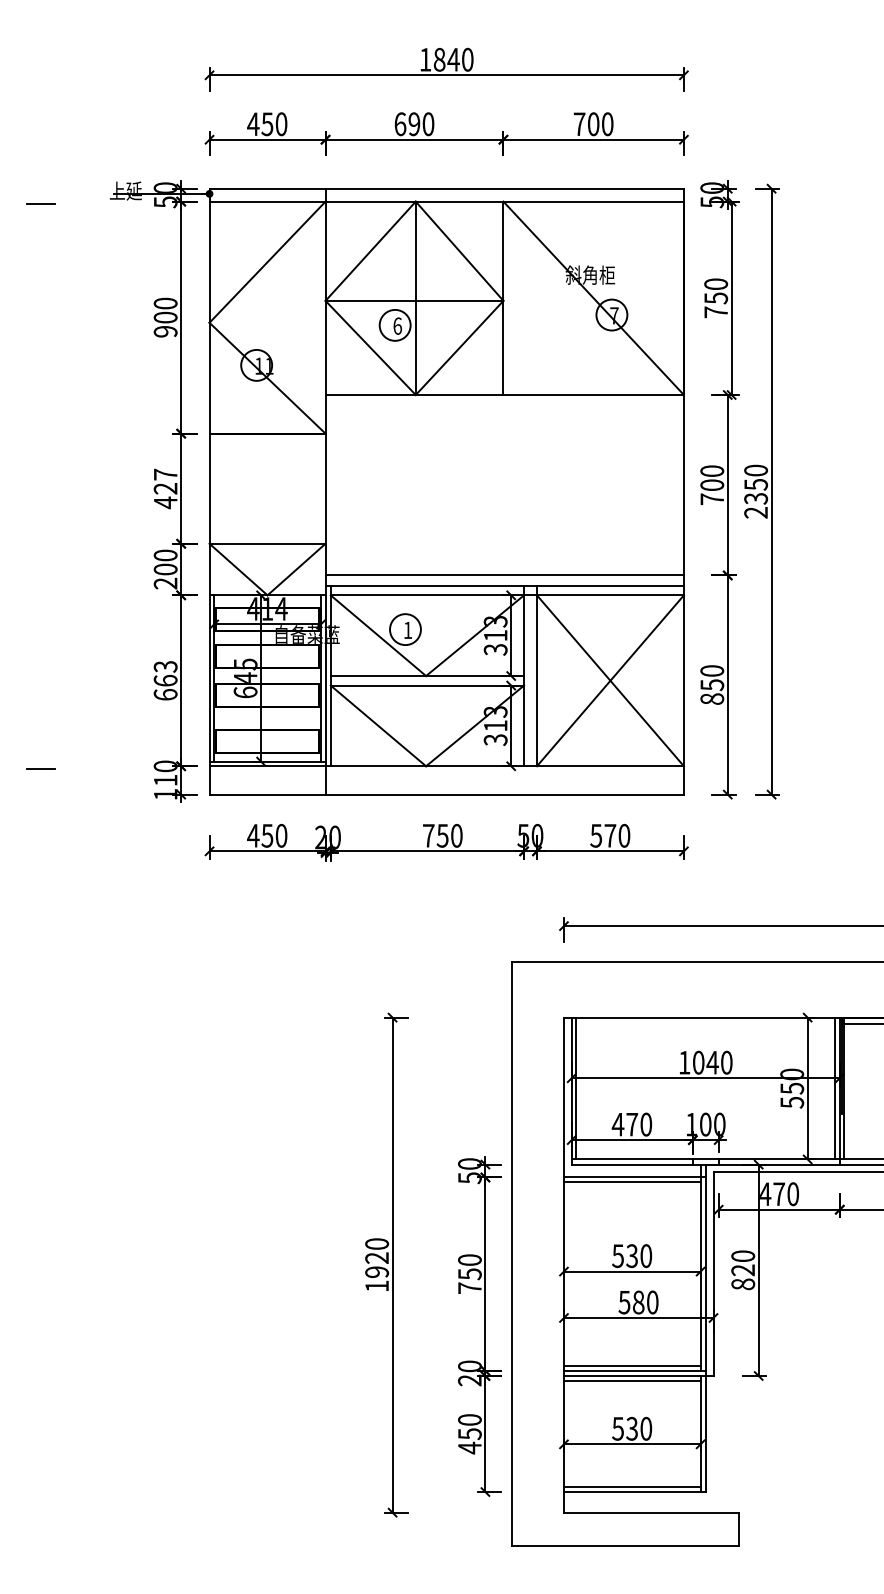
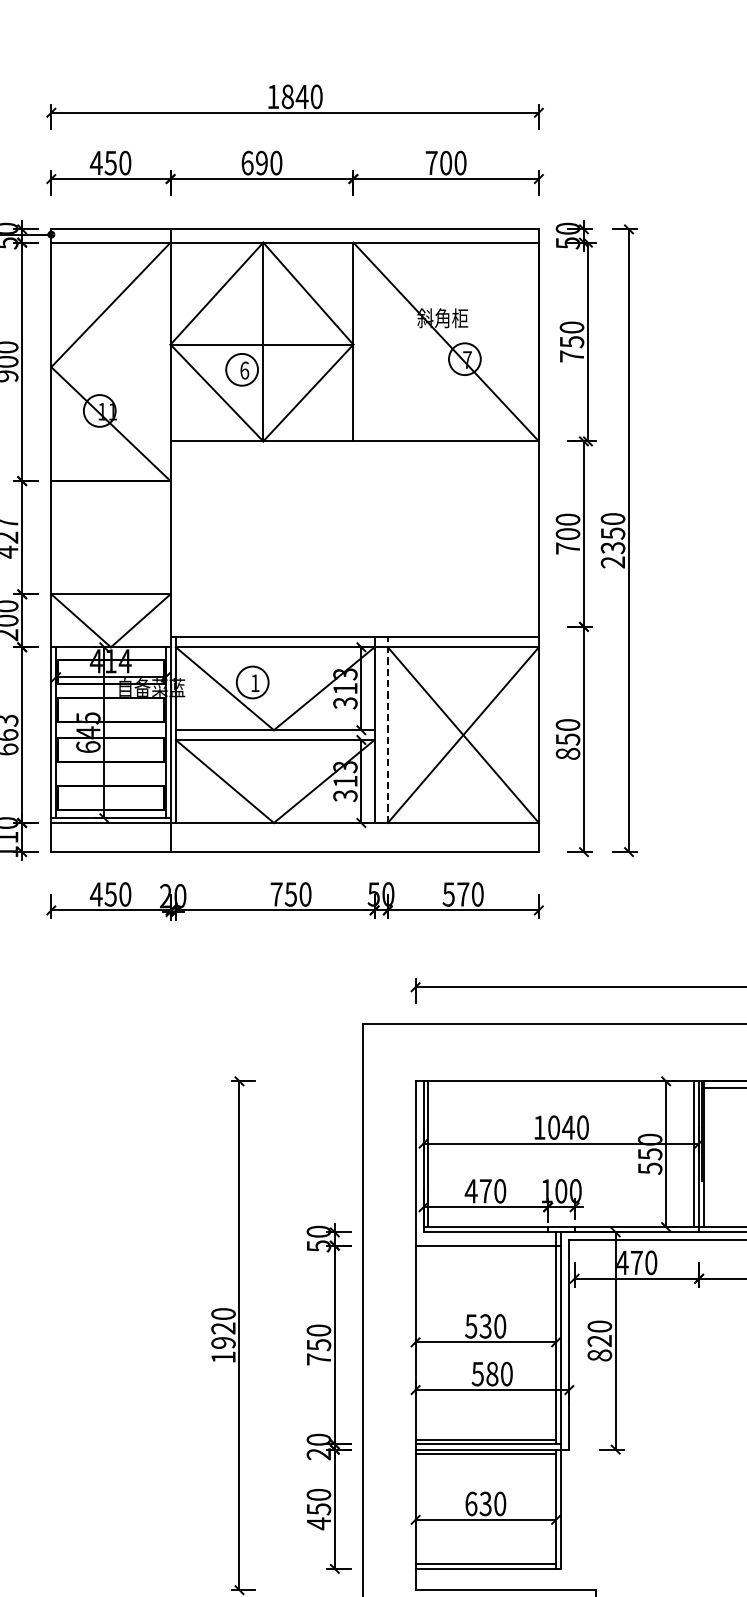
line: (504, 575) -> (354, 626), removed
line: (536, 675) -> (387, 729), solid -> dashed
line: (631, 1182) -> (485, 1250), removed
text: (618, 1428) -> (471, 1503), 530 -> 630

